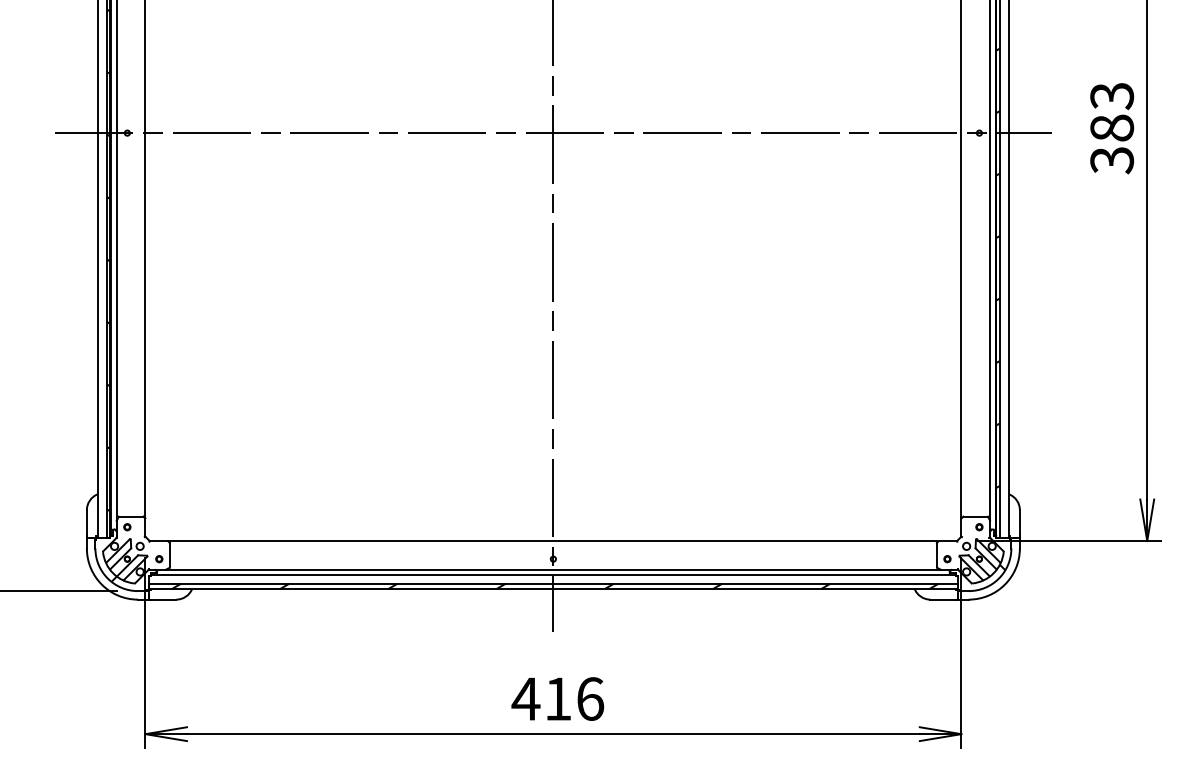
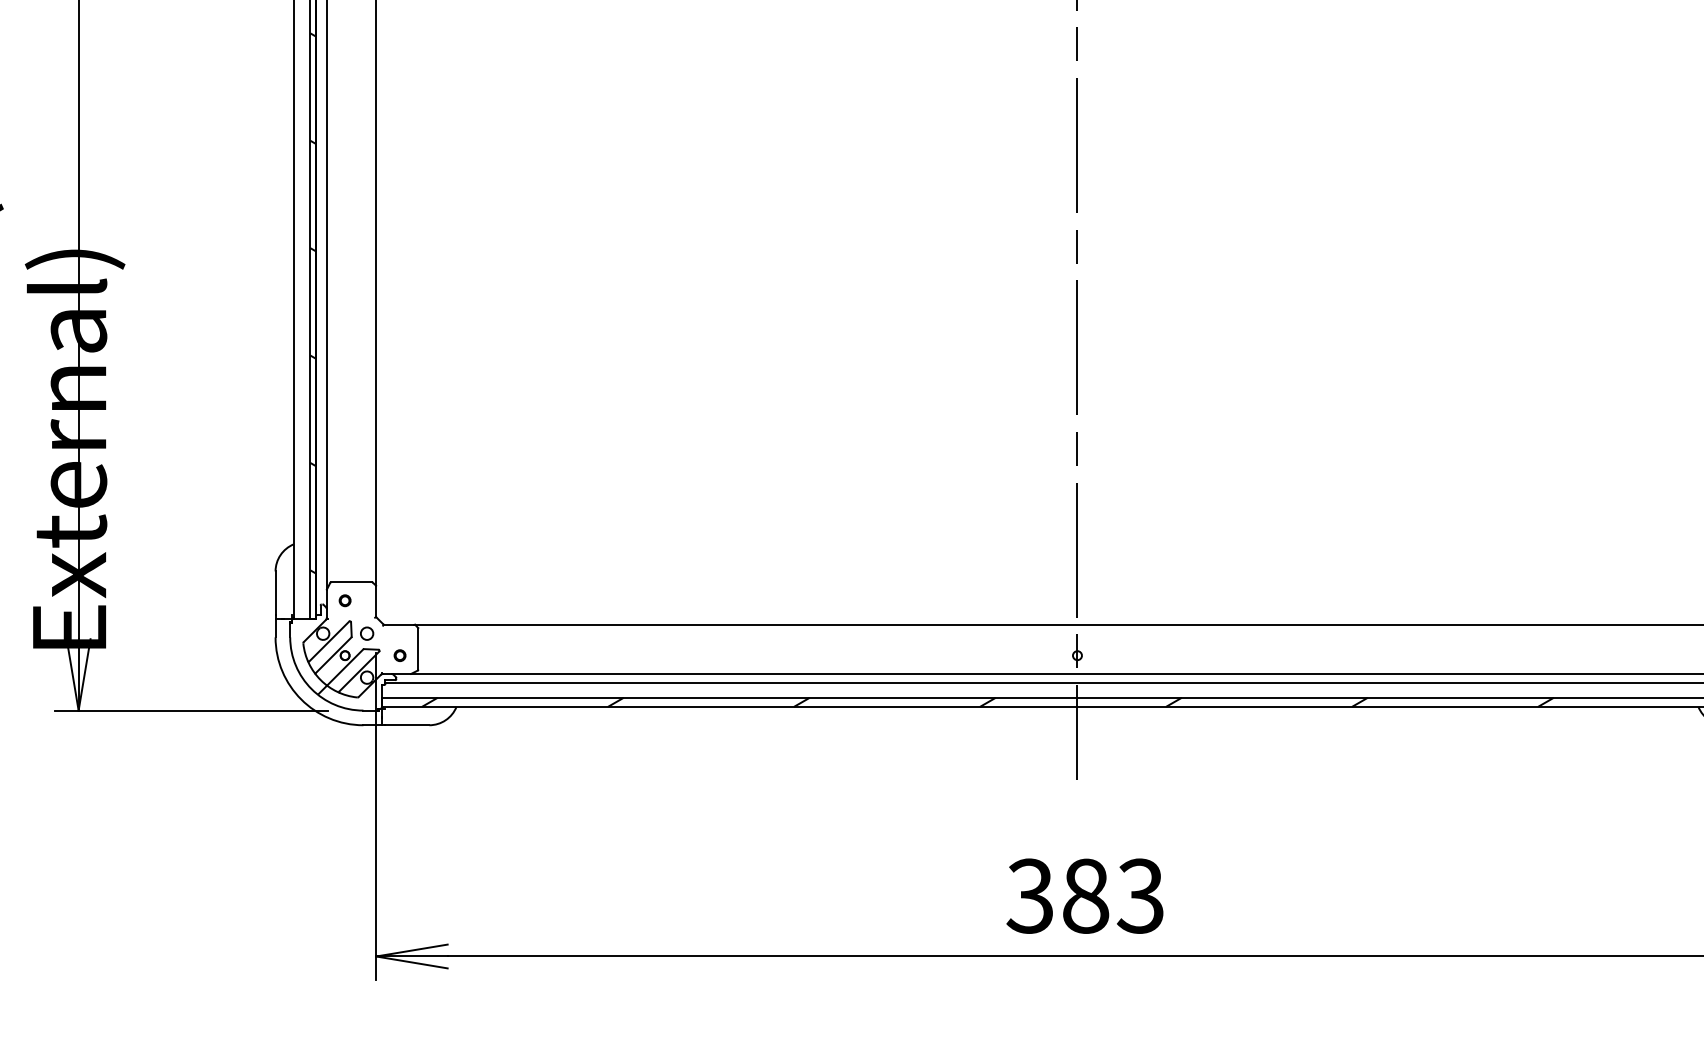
text: (557, 698) -> (1084, 895), 416 -> 383

